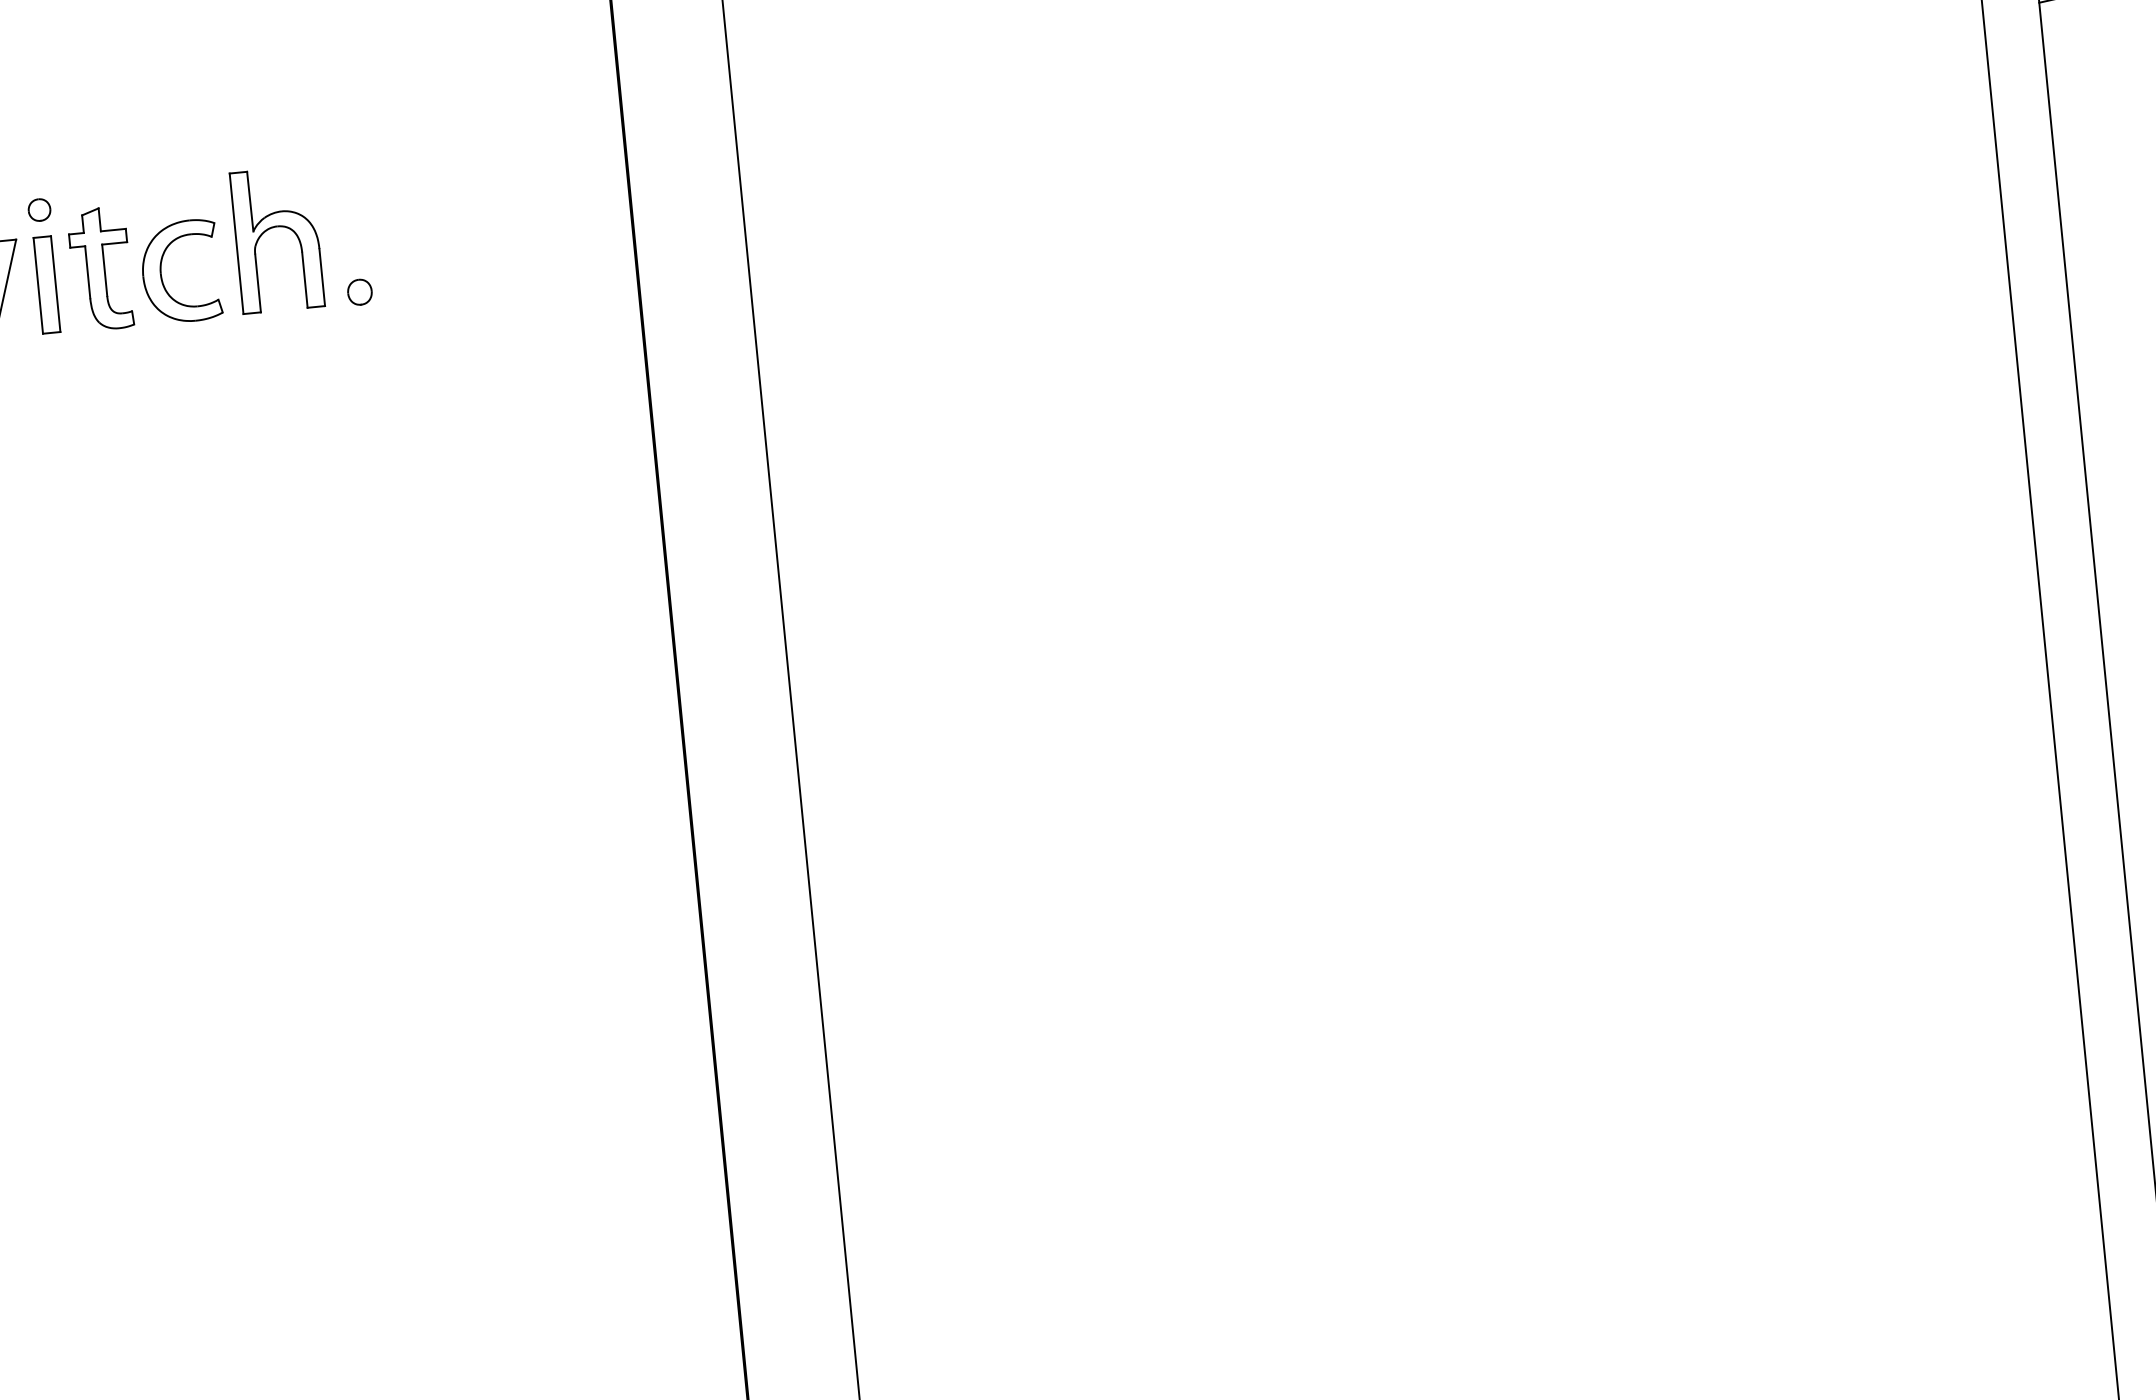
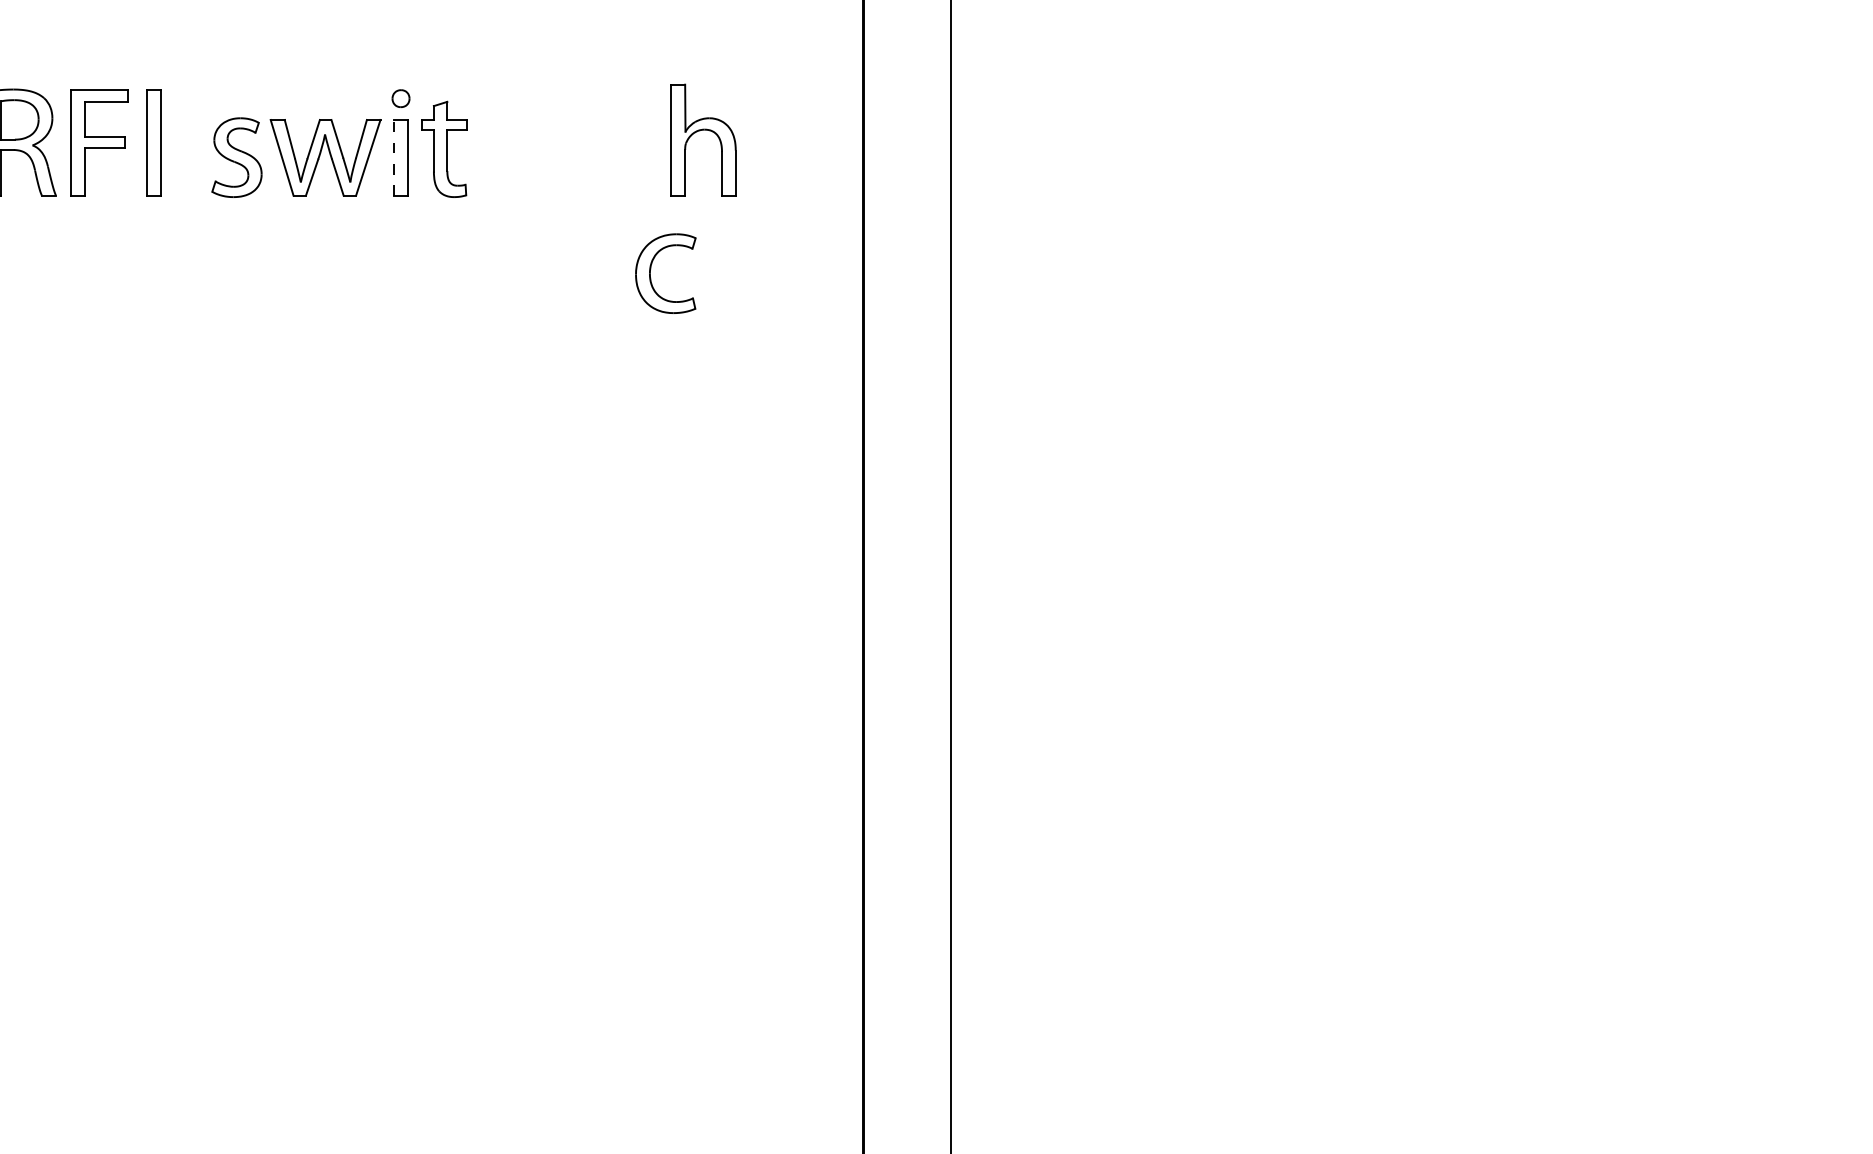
part: (271, 229) -> (699, 131), moved
part: (162, 268) -> (651, 269), moved
line: (38, 285) -> (394, 157), solid -> dashed
part: (360, 292) -> (645, 187), removed

